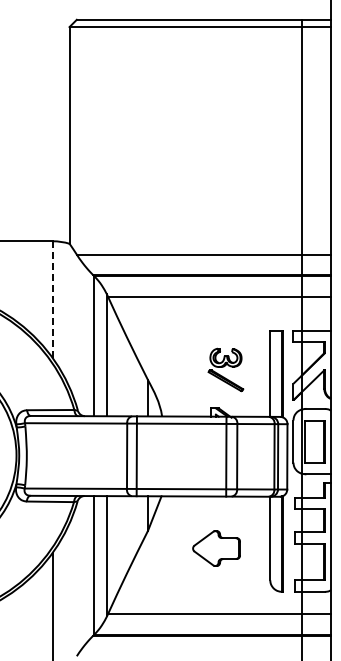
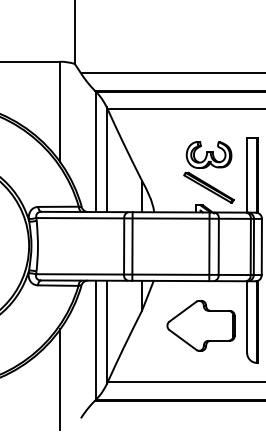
line: (52, 300) -> (60, 112), dashed -> solid
part: (225, 369) -> (208, 171), size x1.67
part: (216, 548) -> (200, 325), size x1.67

